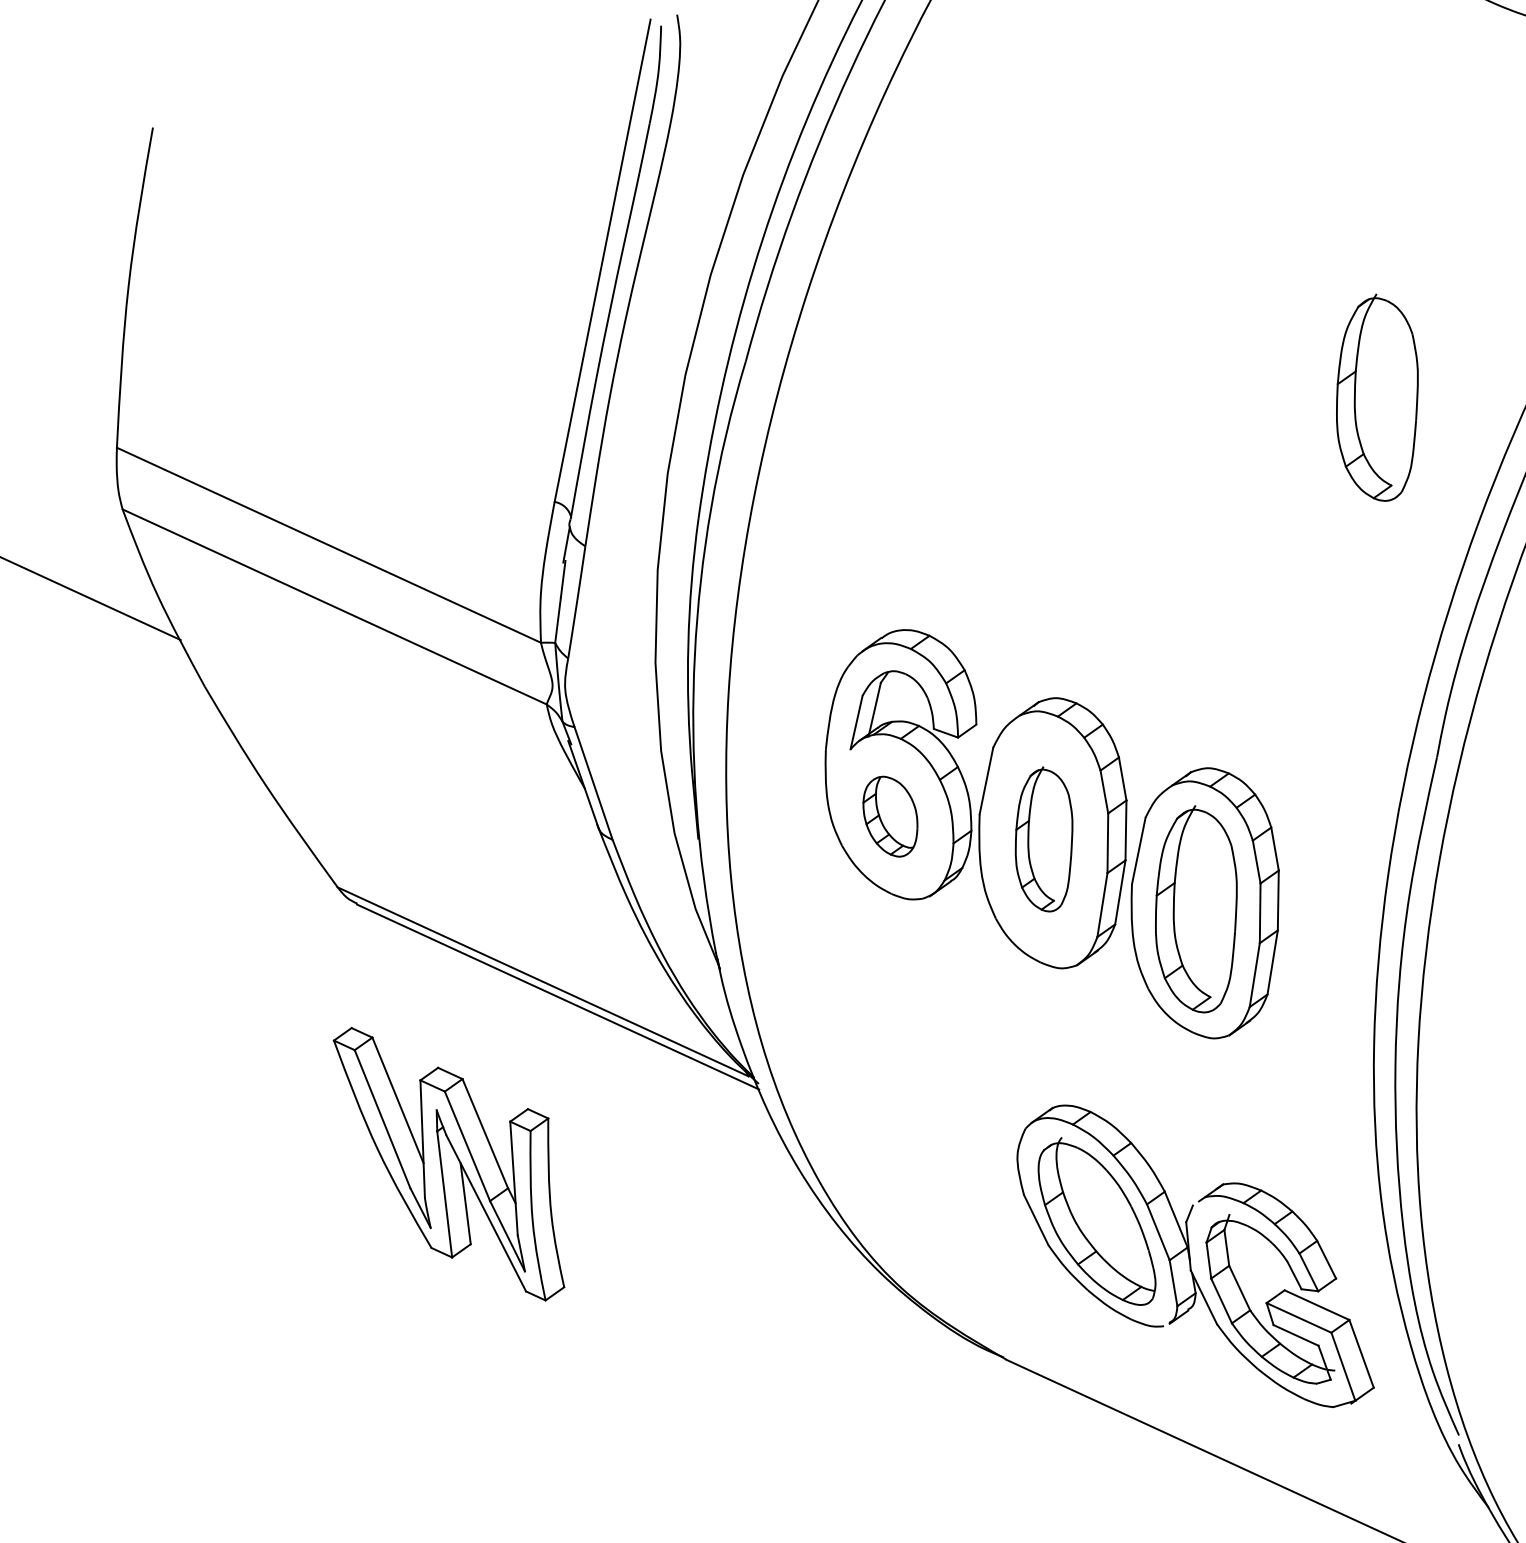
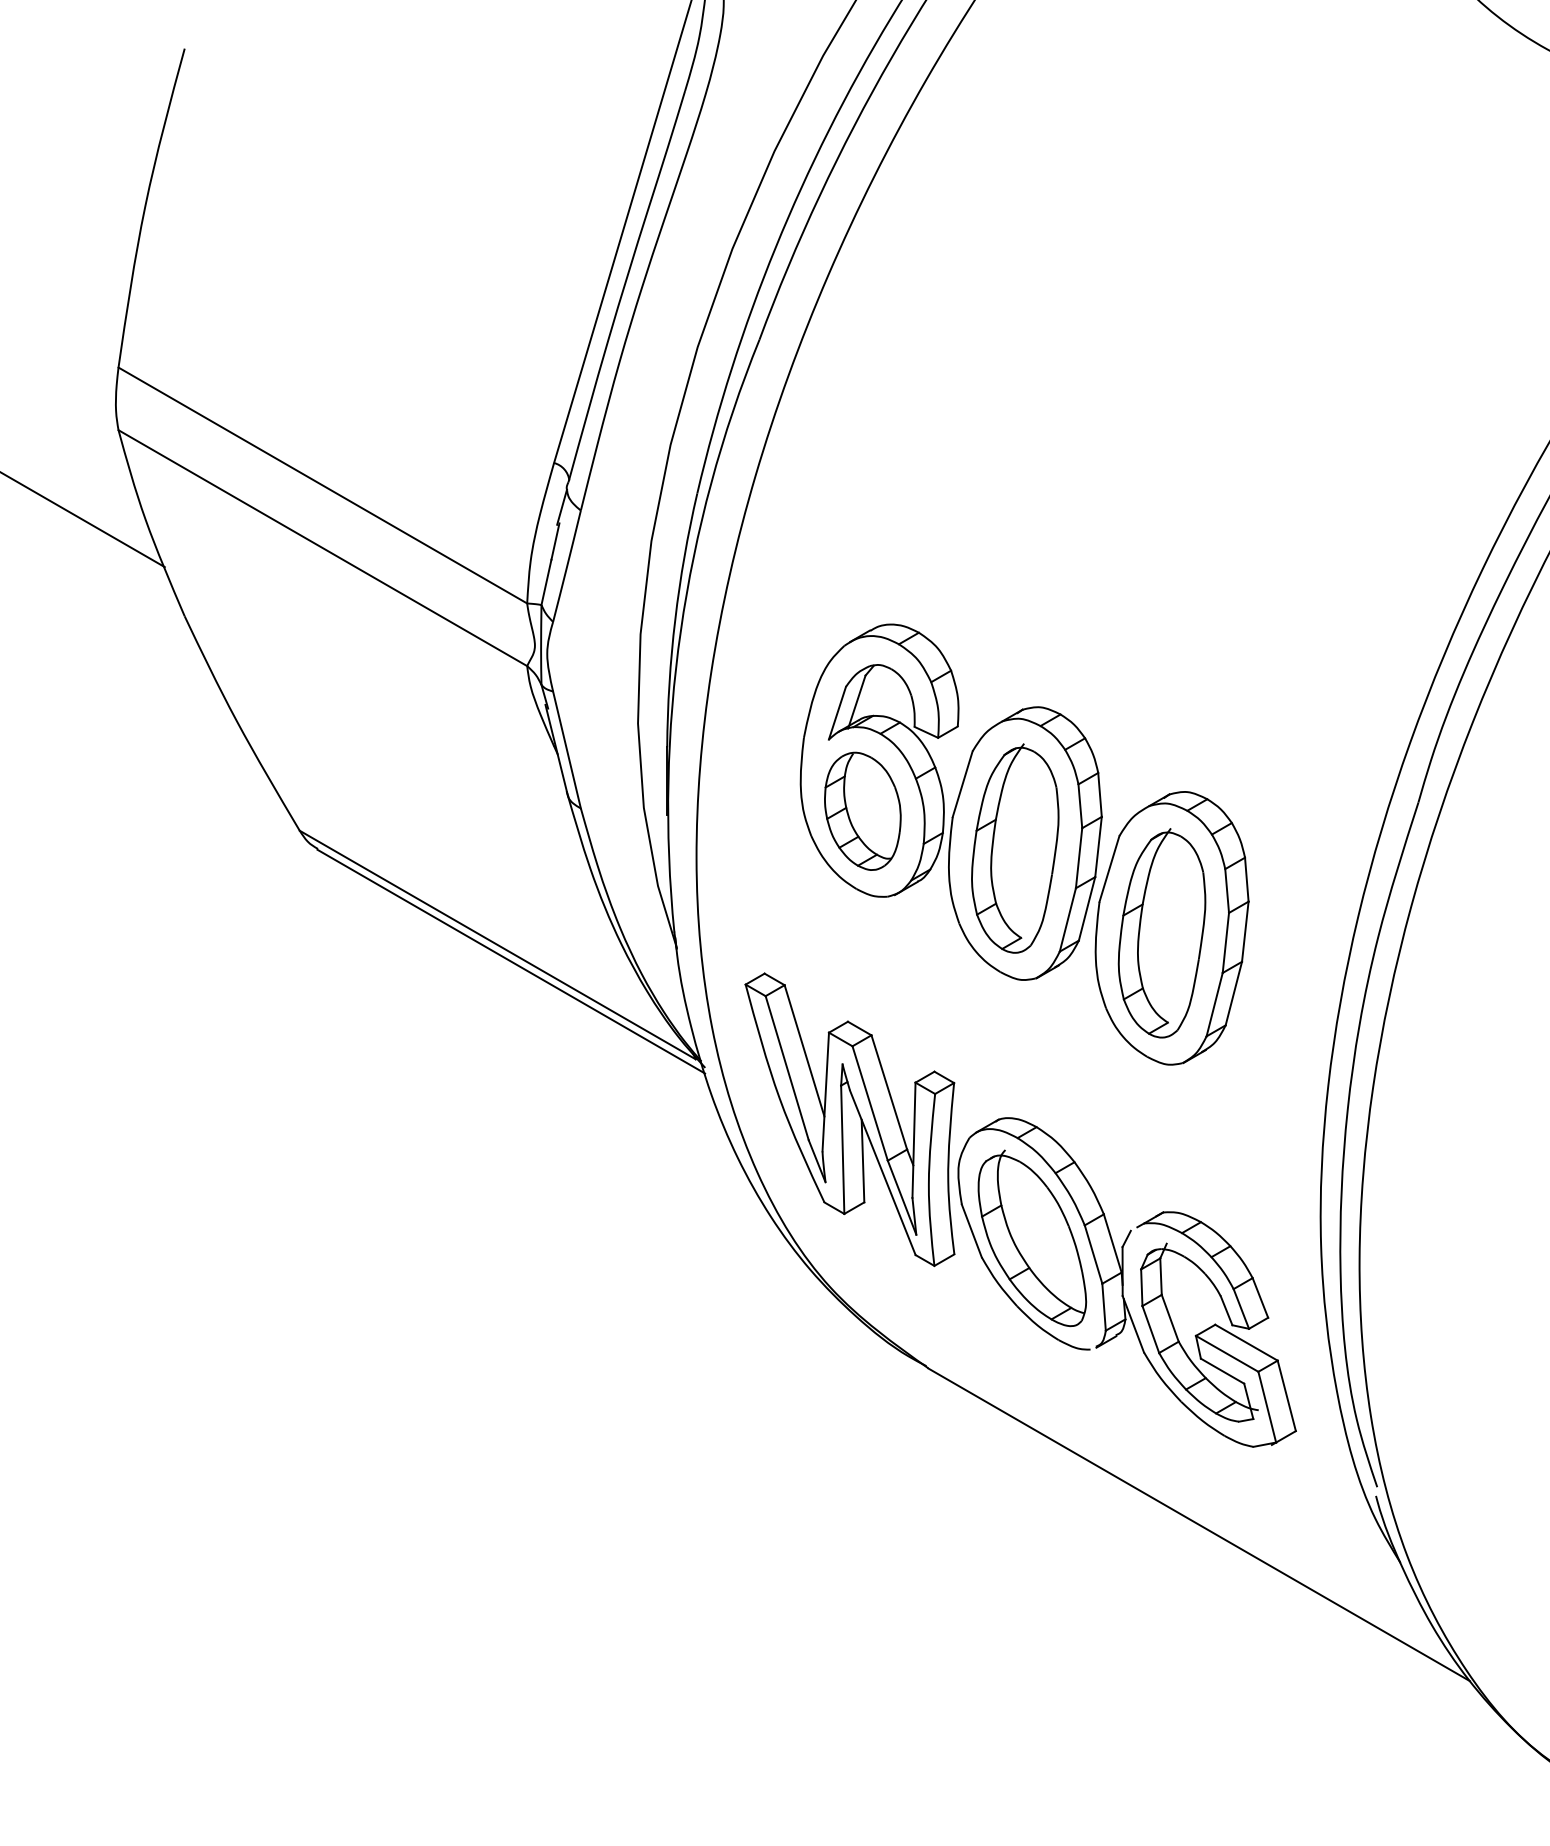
part: (1376, 398) -> (1391, 435), removed
part: (890, 816) -> (862, 810), size x1.43
part: (1044, 839) -> (1015, 848), size x1.43
part: (448, 1163) -> (849, 1119), moved

